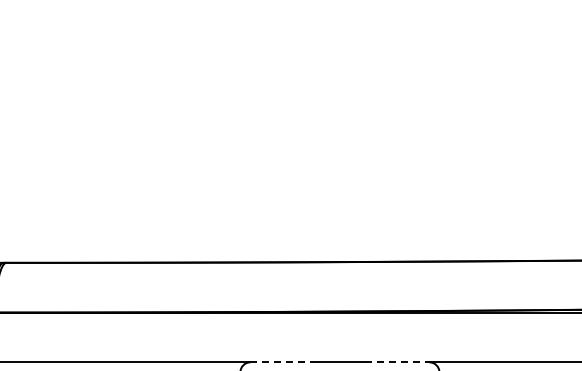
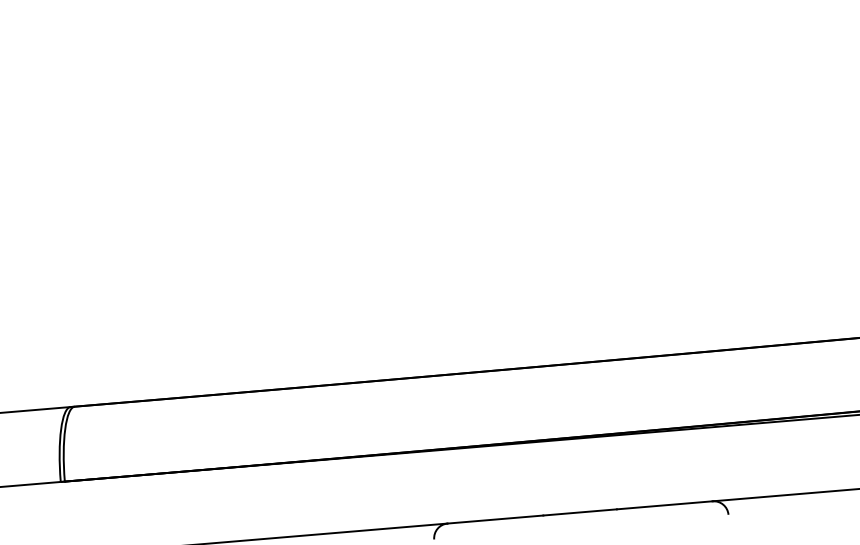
line: (283, 362) -> (496, 519), dashed -> solid
line: (397, 362) -> (665, 505), dashed -> solid

